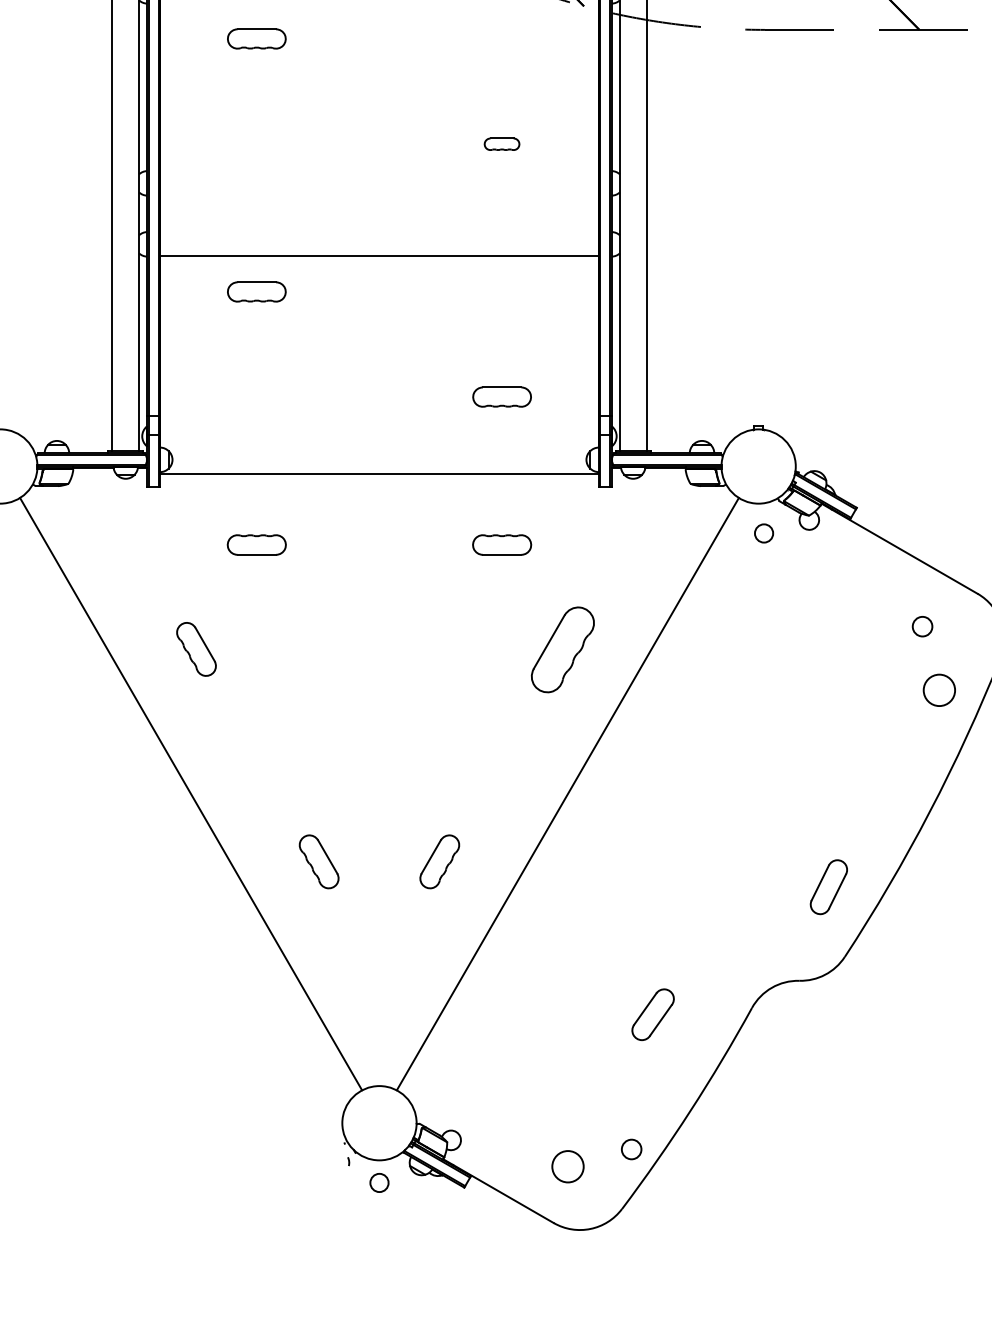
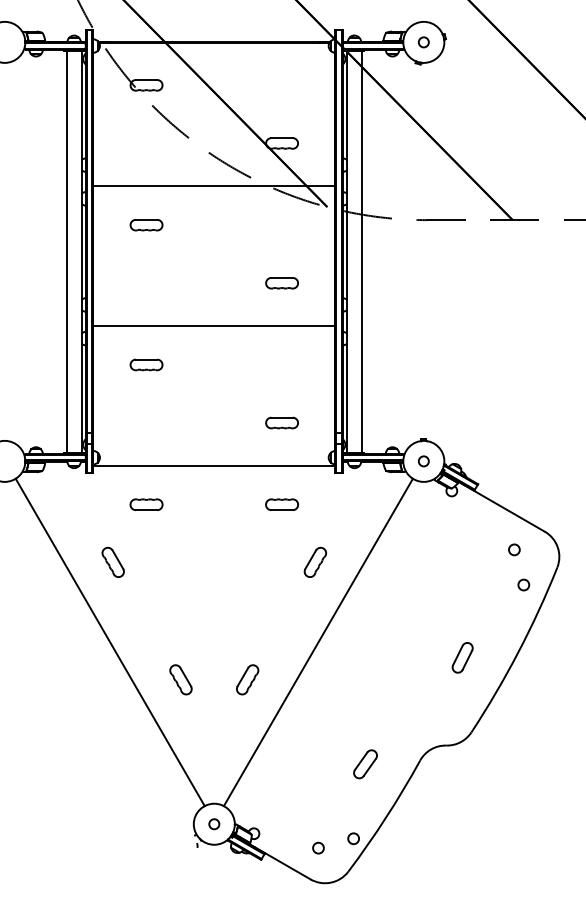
part: (501, 144) -> (281, 283), size x1.67
line: (379, 254) -> (214, 325), moved
circle: (763, 533) -> (423, 461), moved
part: (560, 647) -> (314, 561), size x0.62
circle: (939, 689) -> (523, 584), size x0.62
part: (828, 886) -> (462, 657), moved
circle: (568, 1165) -> (318, 847), size x0.62
circle: (379, 1183) -> (214, 824), moved

